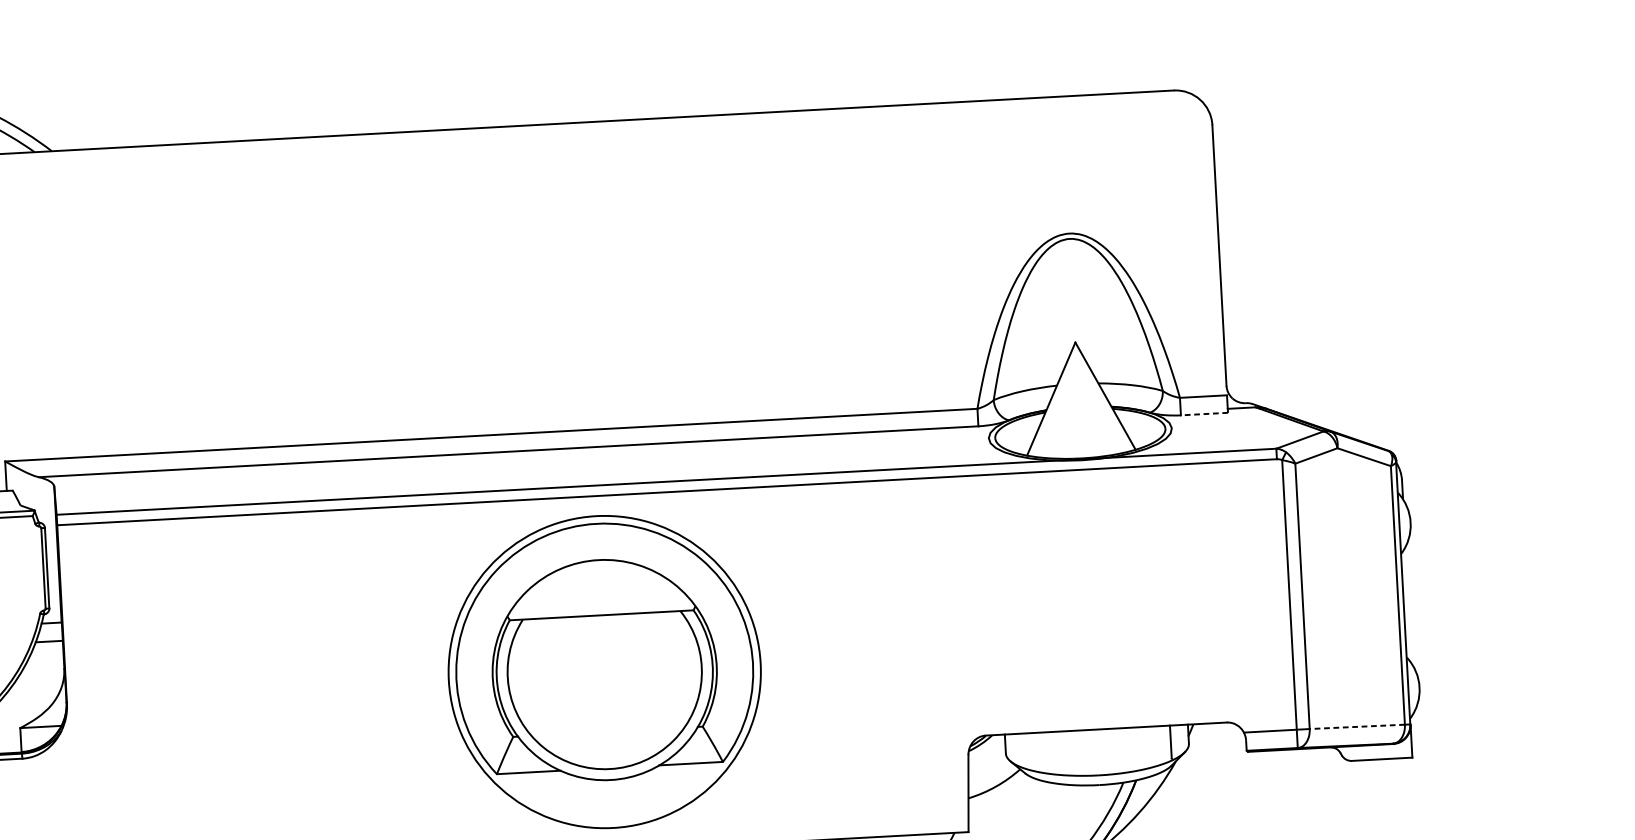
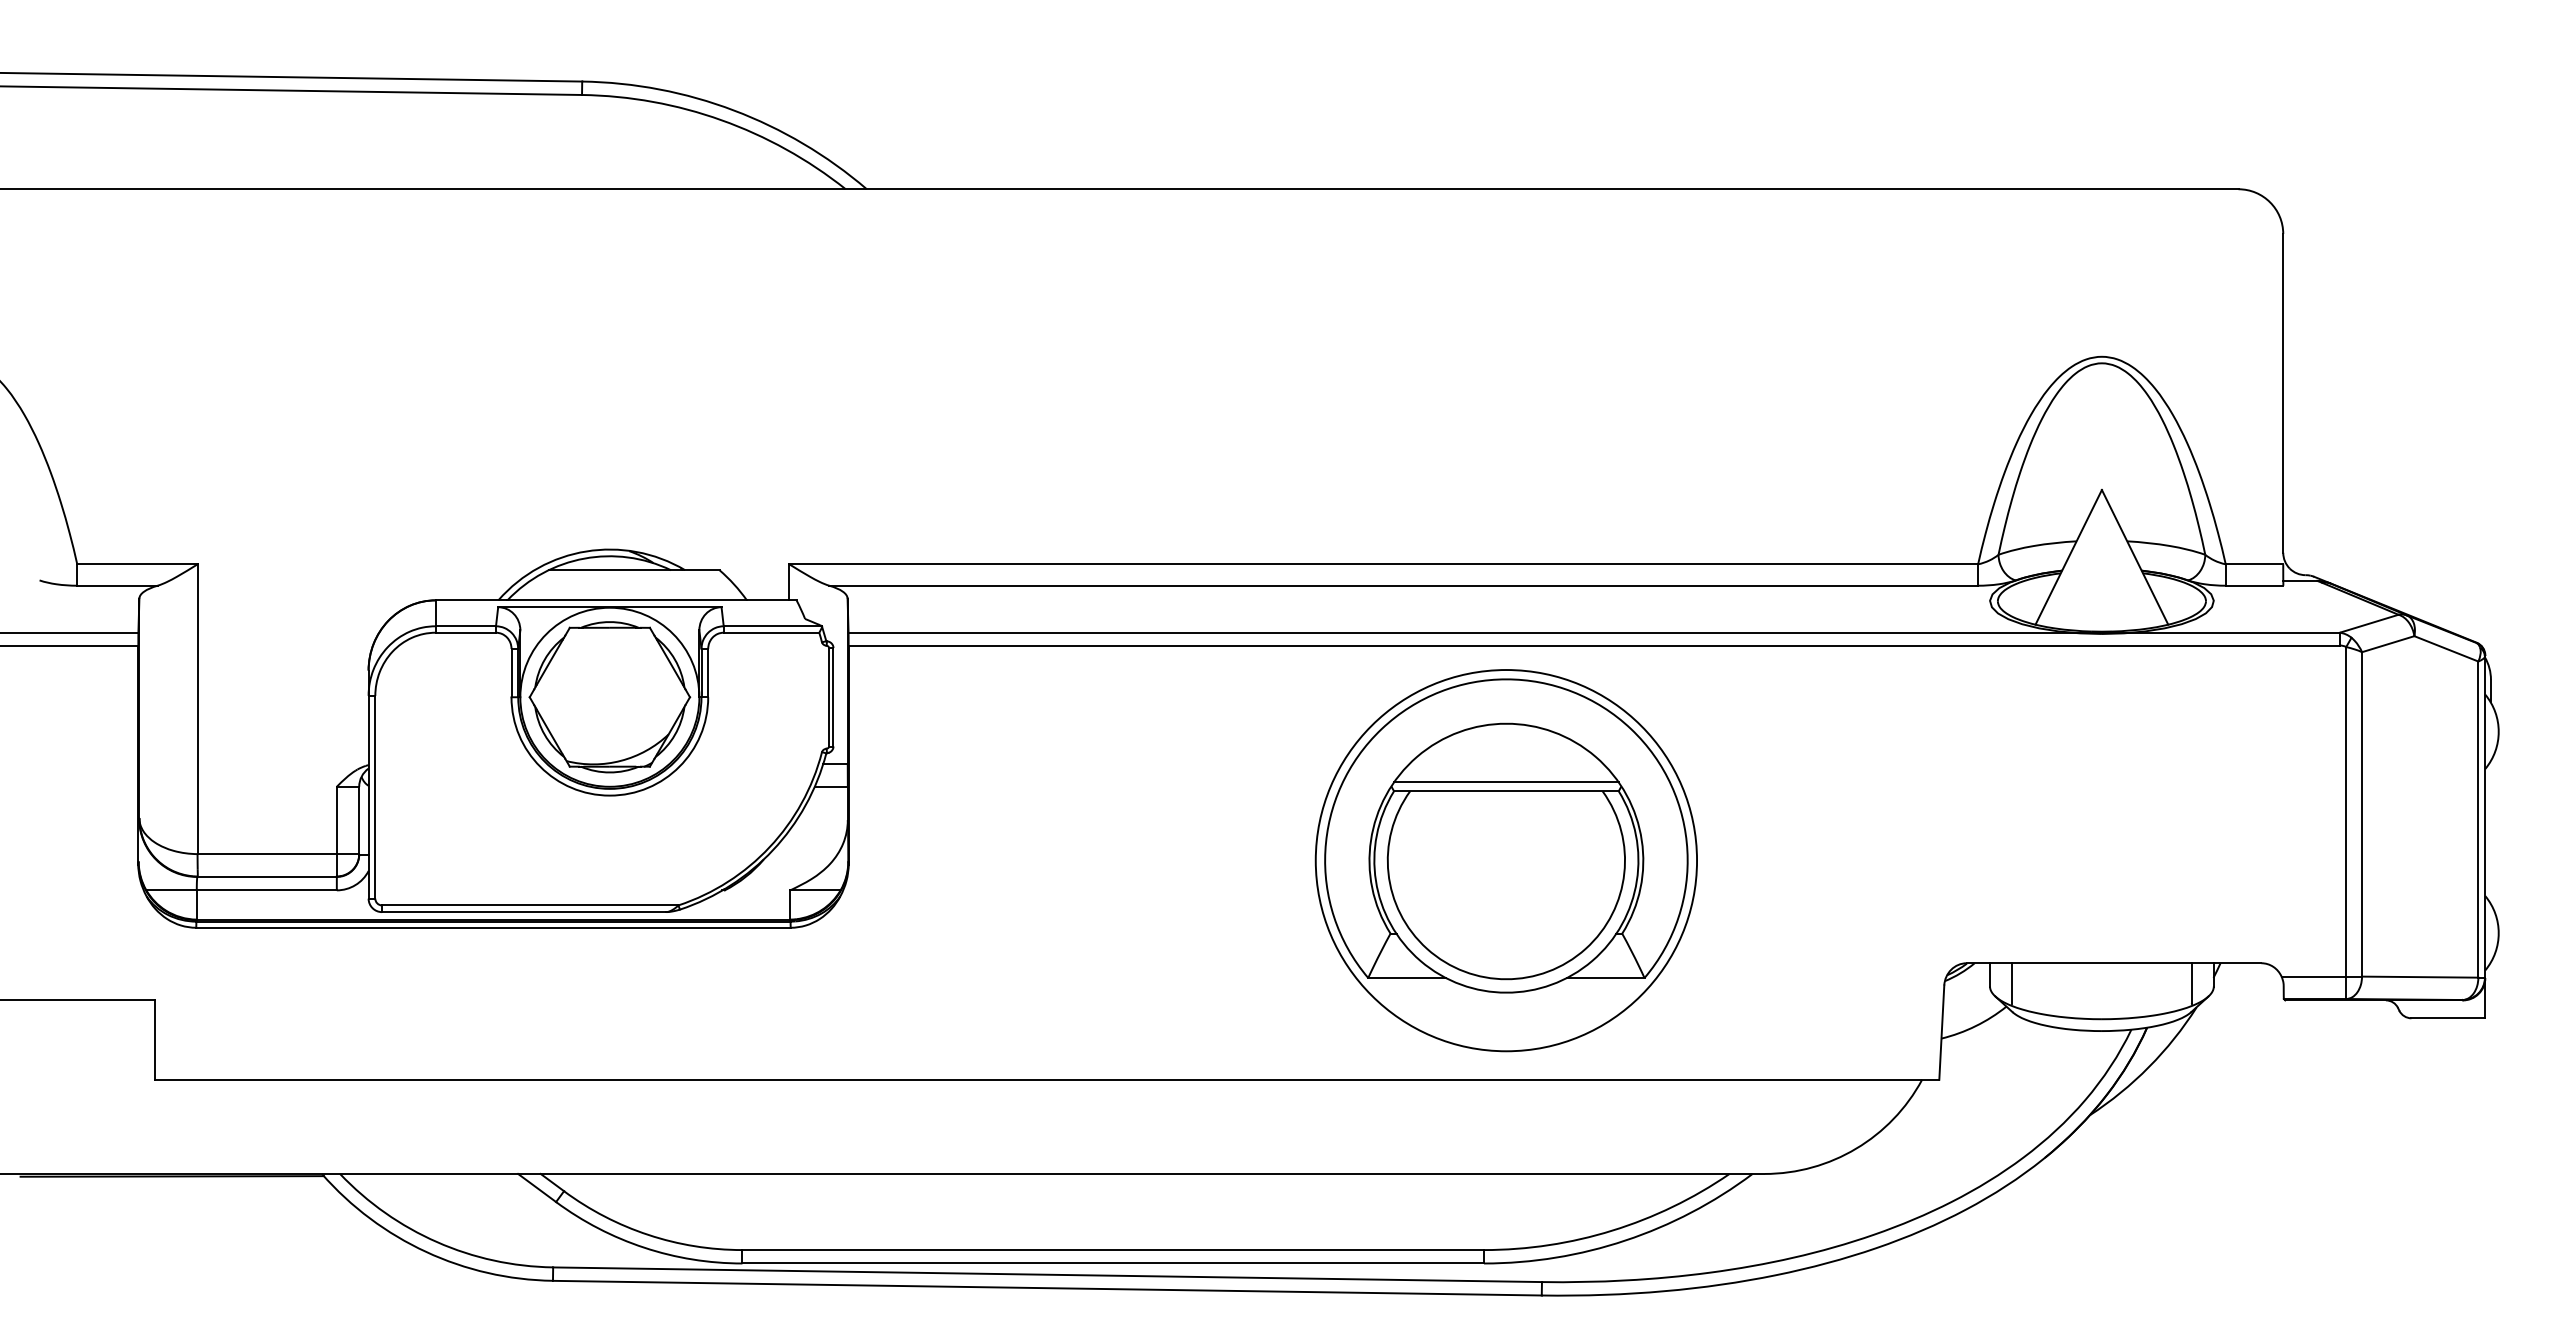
line: (1204, 413) -> (2254, 585), dashed -> solid
line: (601, 608) -> (1506, 782), added
line: (1356, 727) -> (2419, 977), dashed -> solid
line: (1023, 750) -> (2011, 983), added

